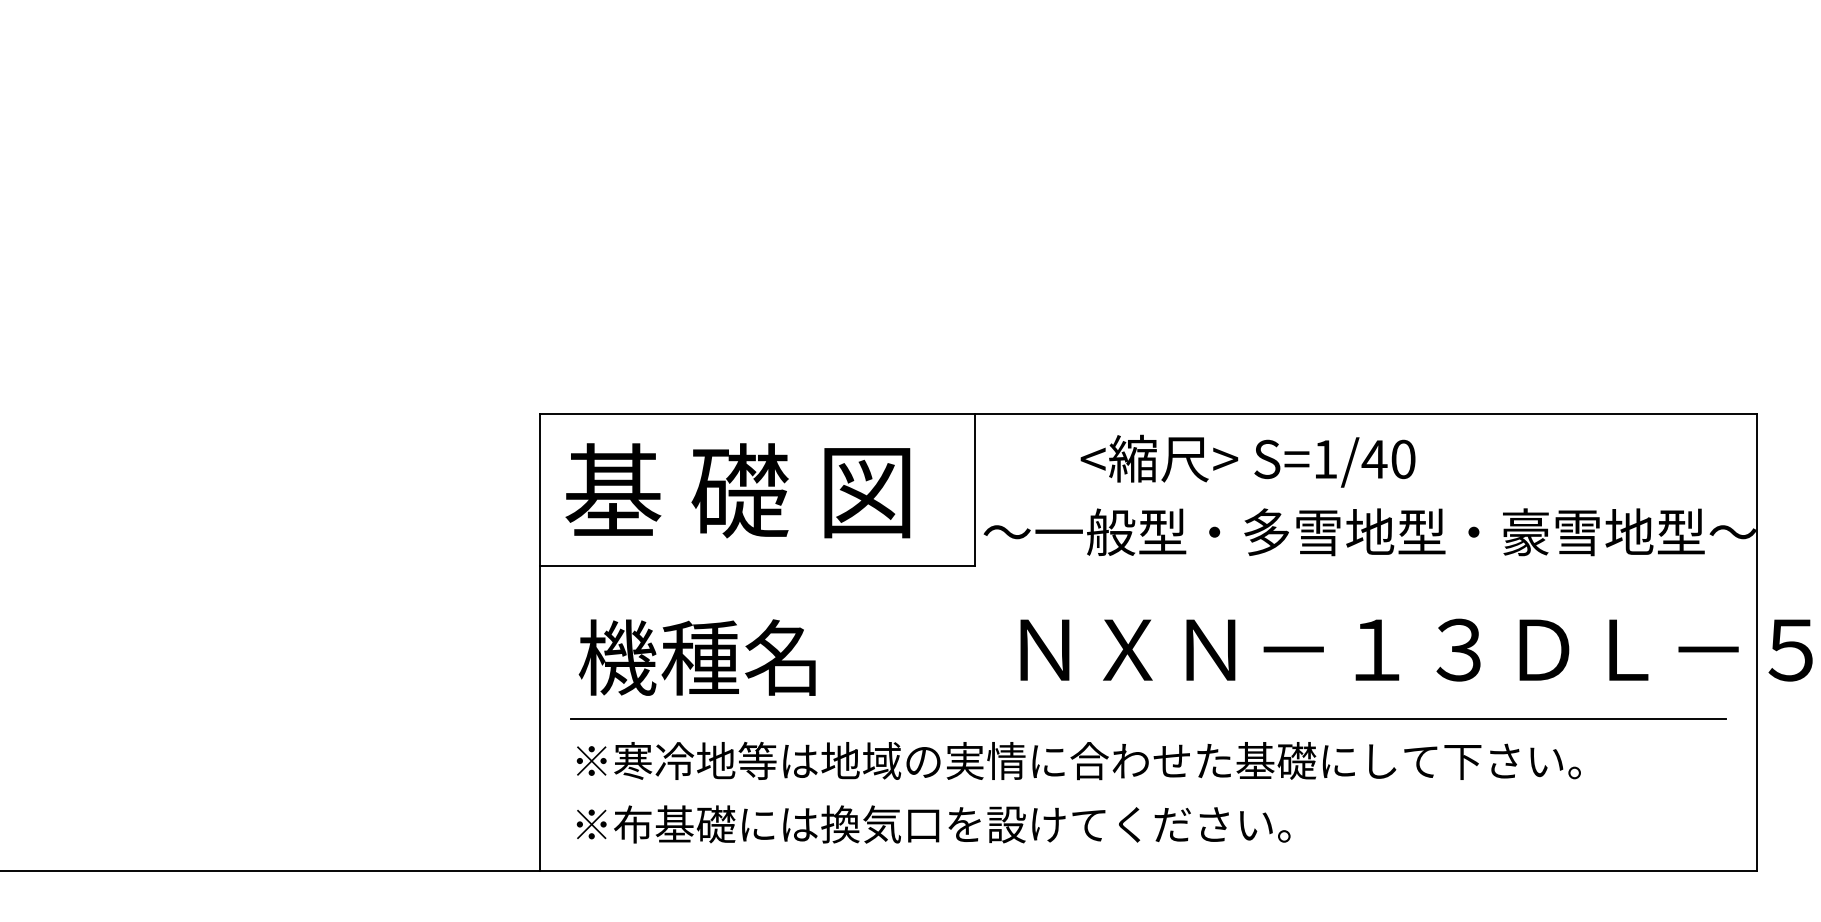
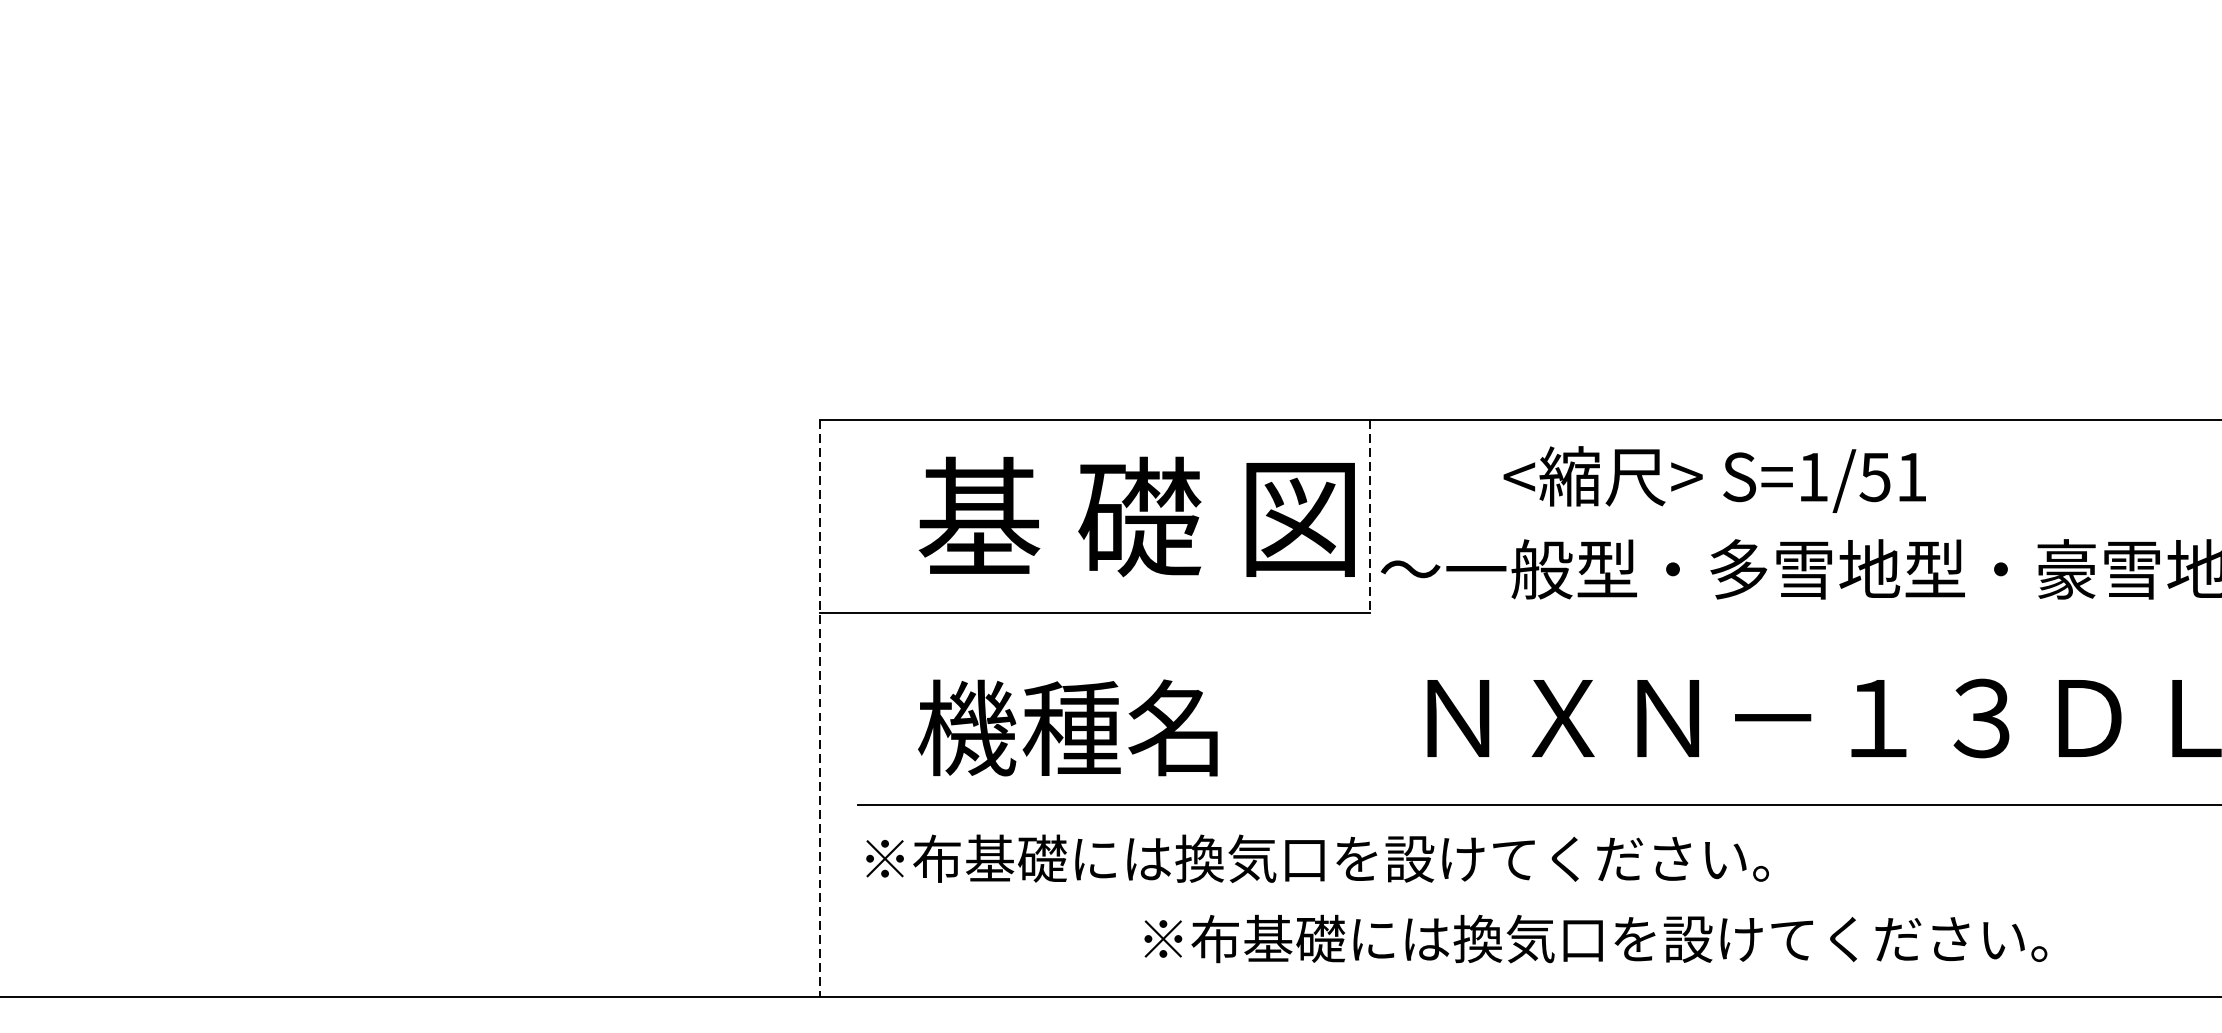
text: (1388, 459) -> (1892, 477), S=1/40 -> S=1/51
text: (737, 490) -> (1136, 516), moved
line: (975, 490) -> (1370, 516), solid -> dashed
line: (540, 643) -> (820, 710), solid -> dashed
text: (696, 657) -> (1066, 727), moved
text: (1097, 760) -> (1524, 858), ※寒冷地等は地域の実情に合わせた基礎にして下さい。 -> ※布基礎には換気口を設けてください。
text: (933, 824) -> (1595, 939), moved

